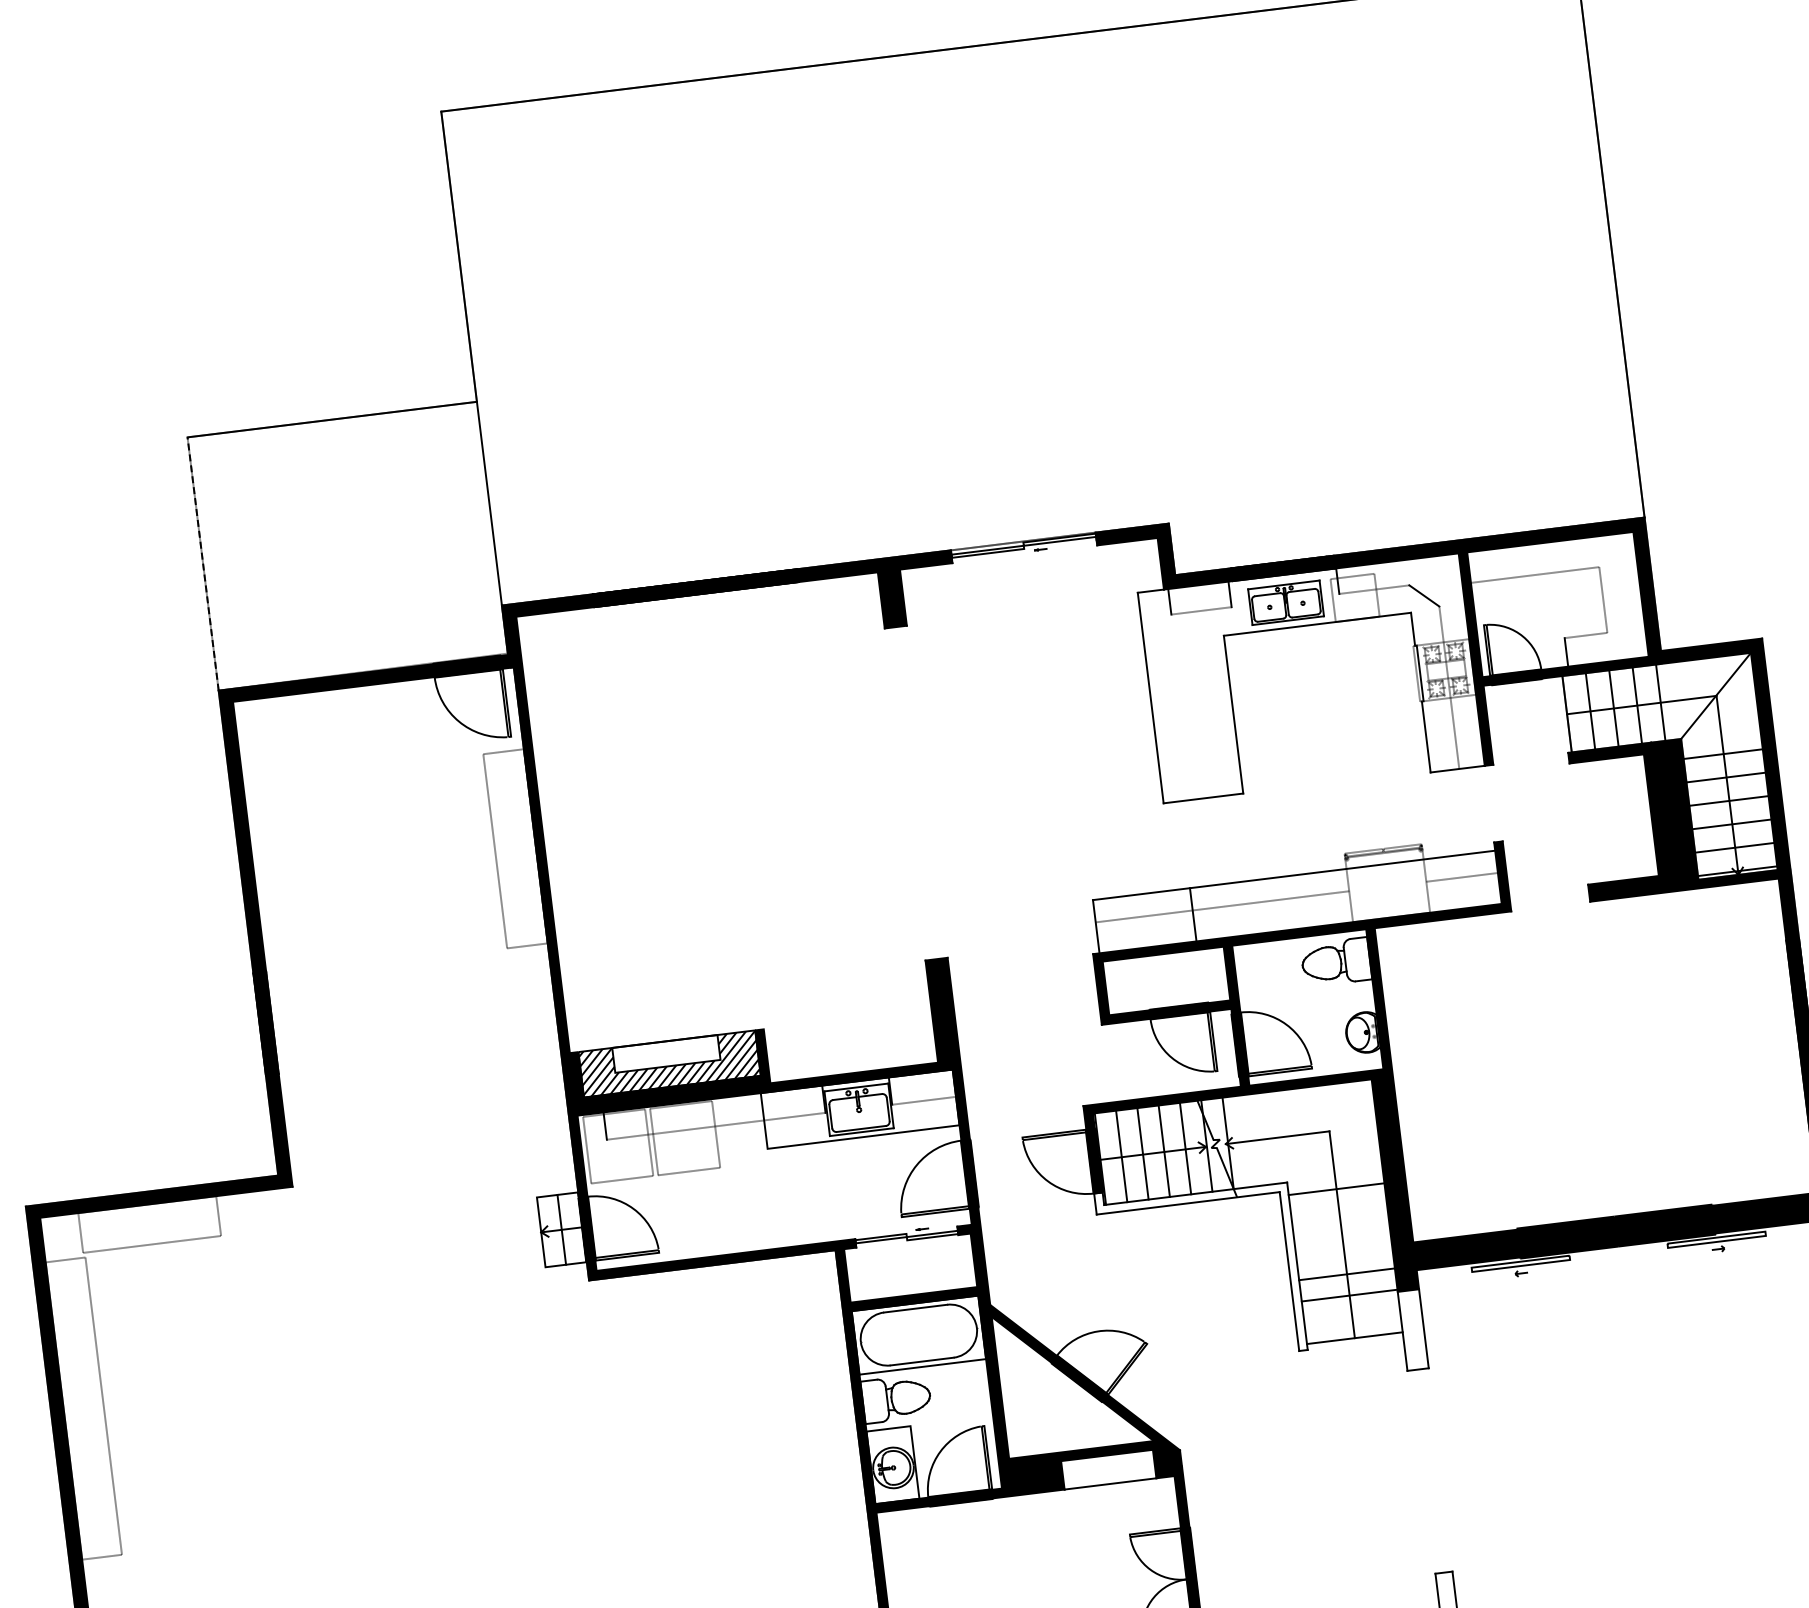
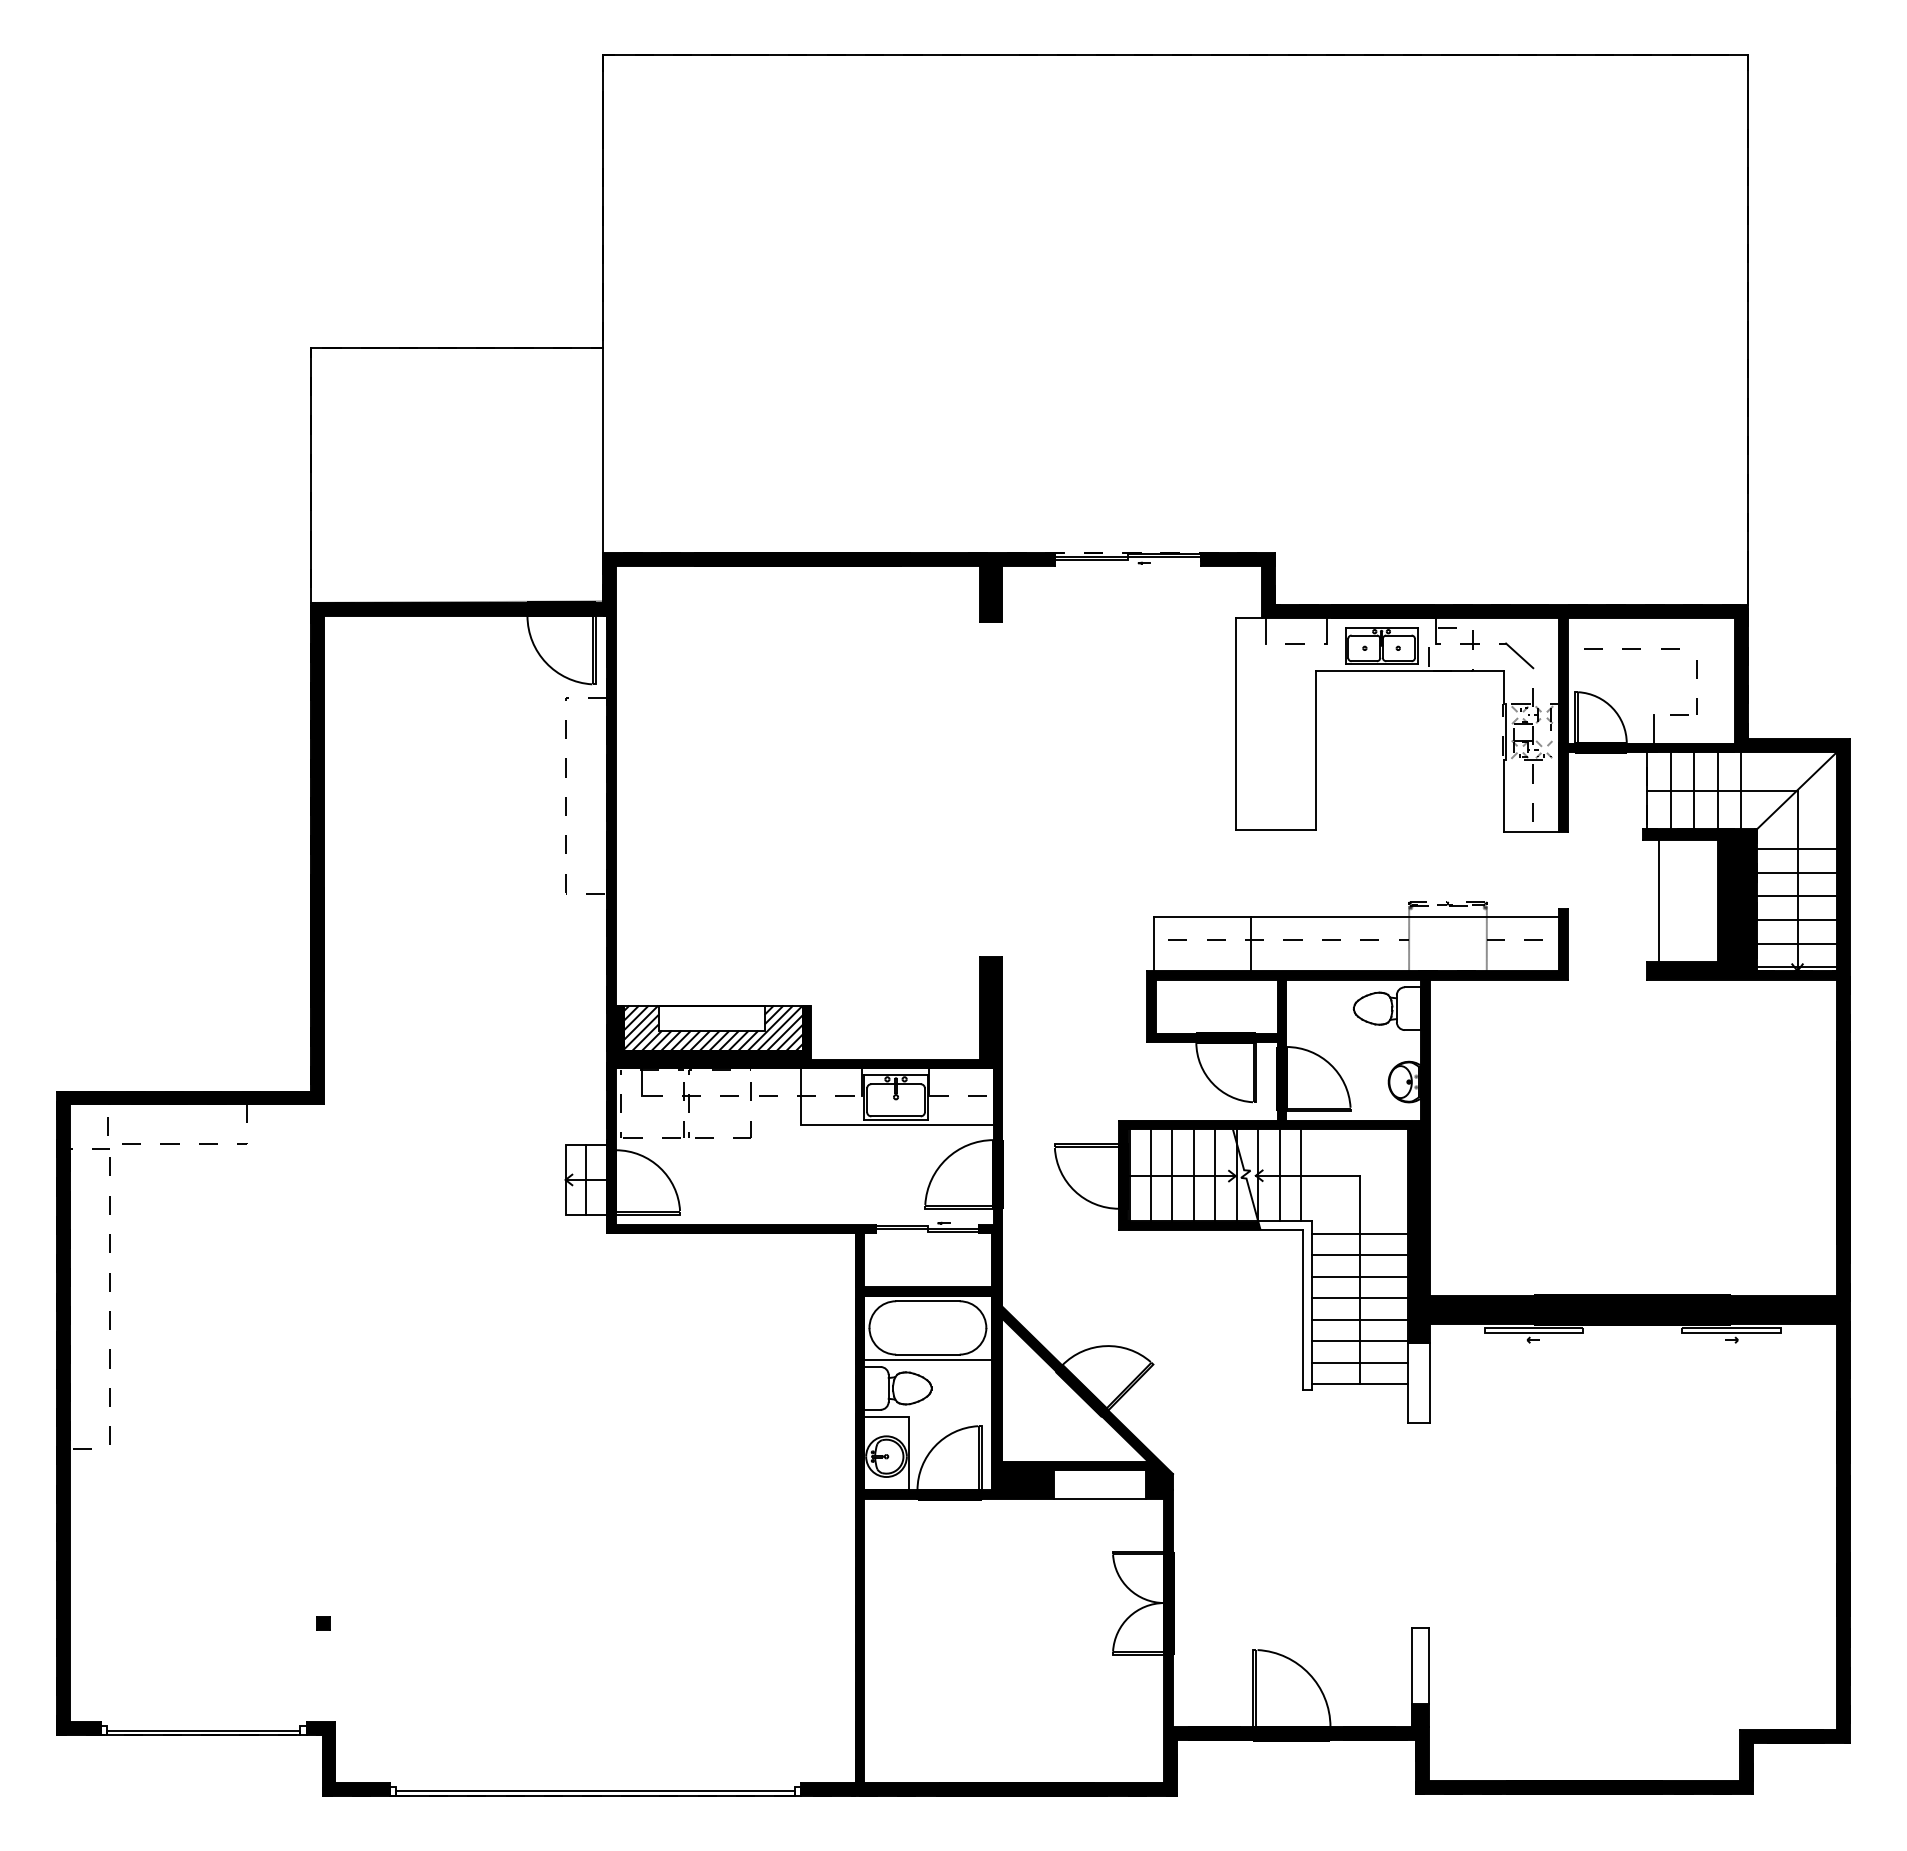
line: (203, 564) -> (311, 475), dashed -> solid
line: (1591, 821) -> (1658, 900), added
line: (1271, 1138) -> (1301, 1175), added
line: (1249, 1140) -> (1279, 1175), added
fill: (1165, 1194) -> (1189, 1218), added
line: (1339, 1210) -> (1360, 1255), added
line: (1341, 1231) -> (1360, 1276), added
line: (1344, 1253) -> (1360, 1298), added
line: (1352, 1316) -> (1360, 1362), added

